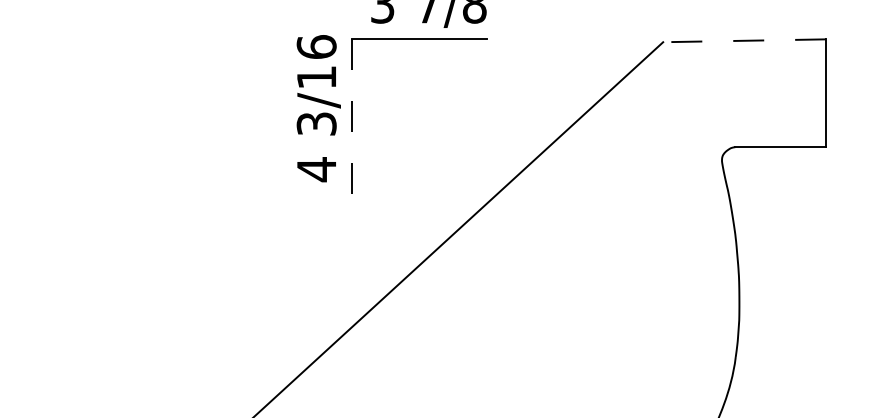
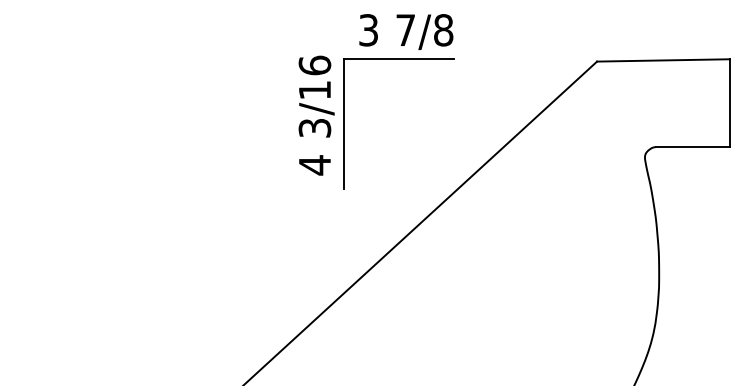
line: (743, 40) -> (662, 60), dashed -> solid
line: (351, 119) -> (343, 124), dashed -> solid

